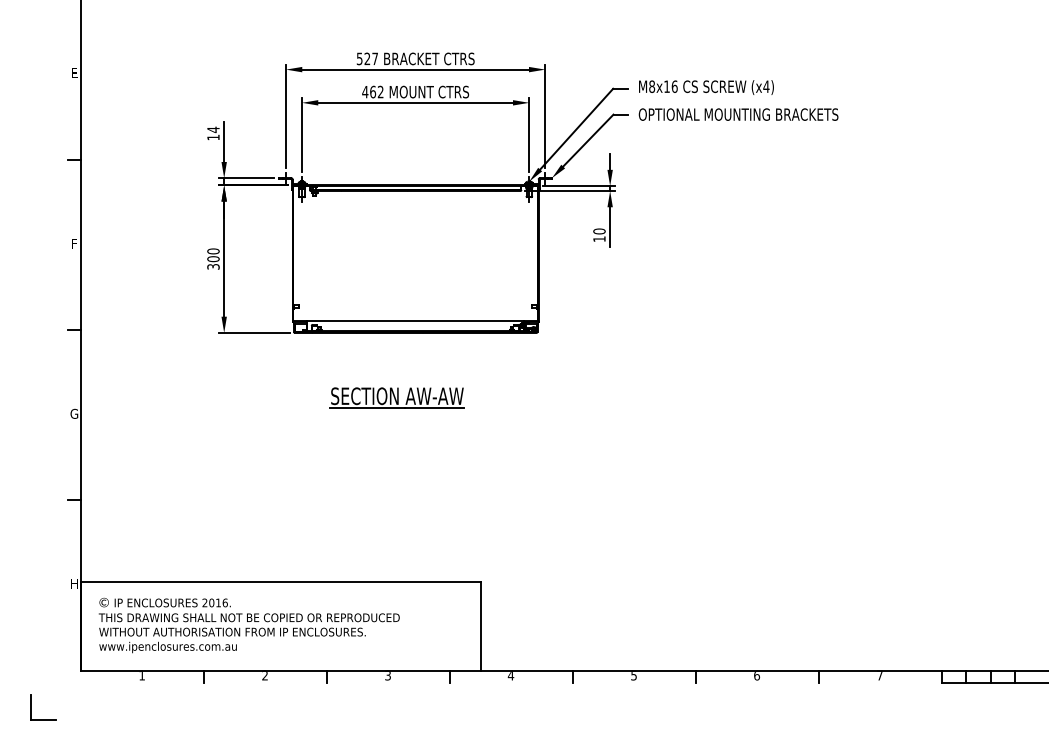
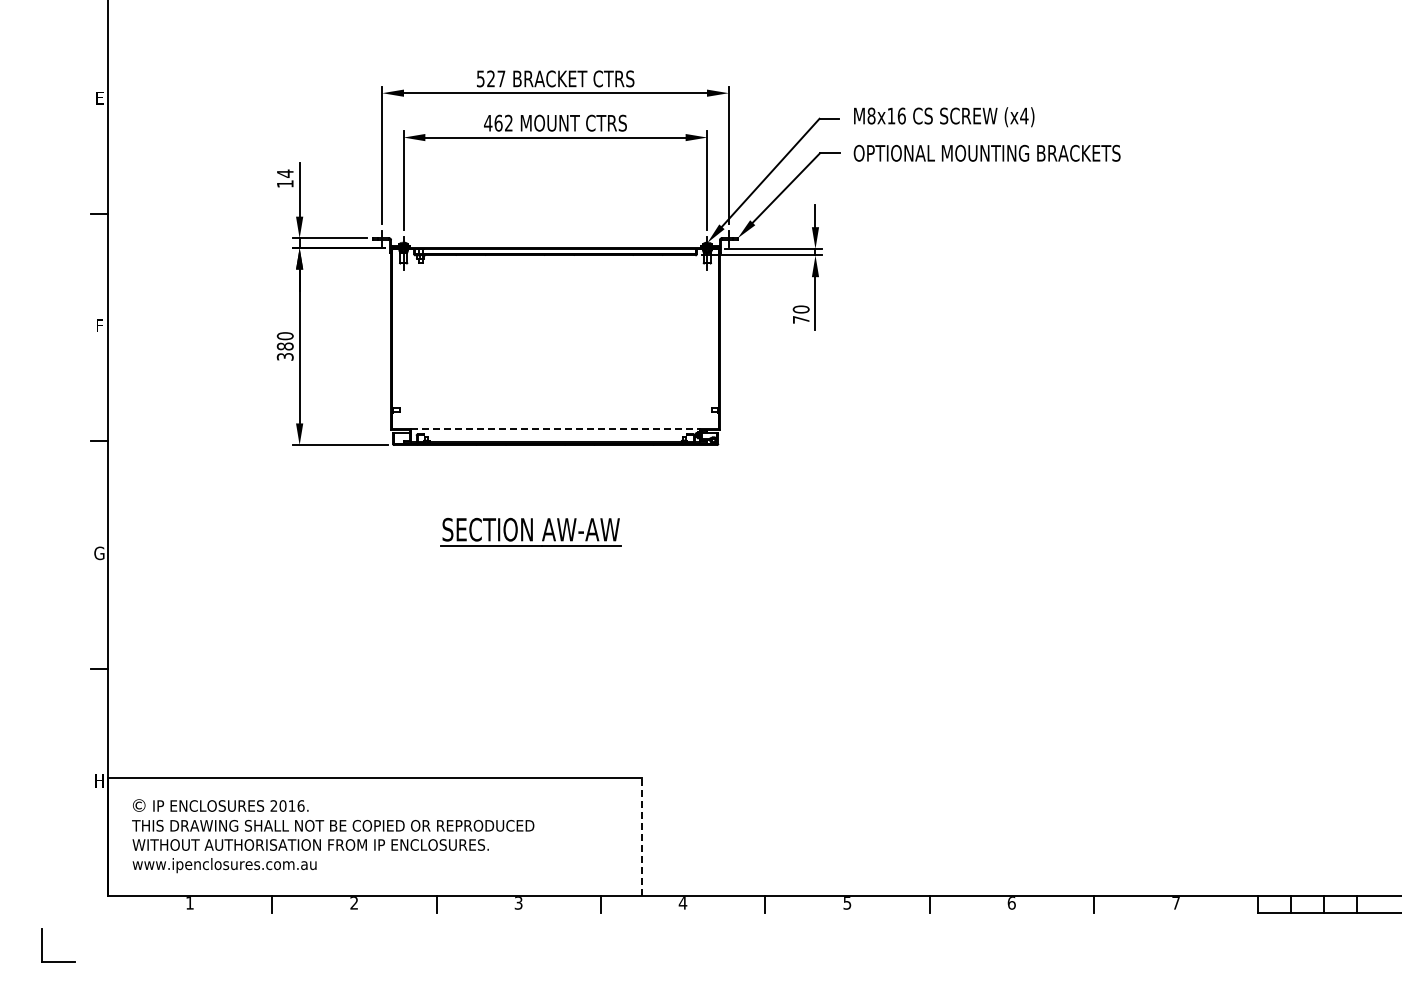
text: (599, 238) -> (801, 319), 10 -> 70
text: (213, 259) -> (285, 346), 300 -> 380
line: (415, 321) -> (555, 429), solid -> dashed
line: (480, 625) -> (642, 836), solid -> dashed

